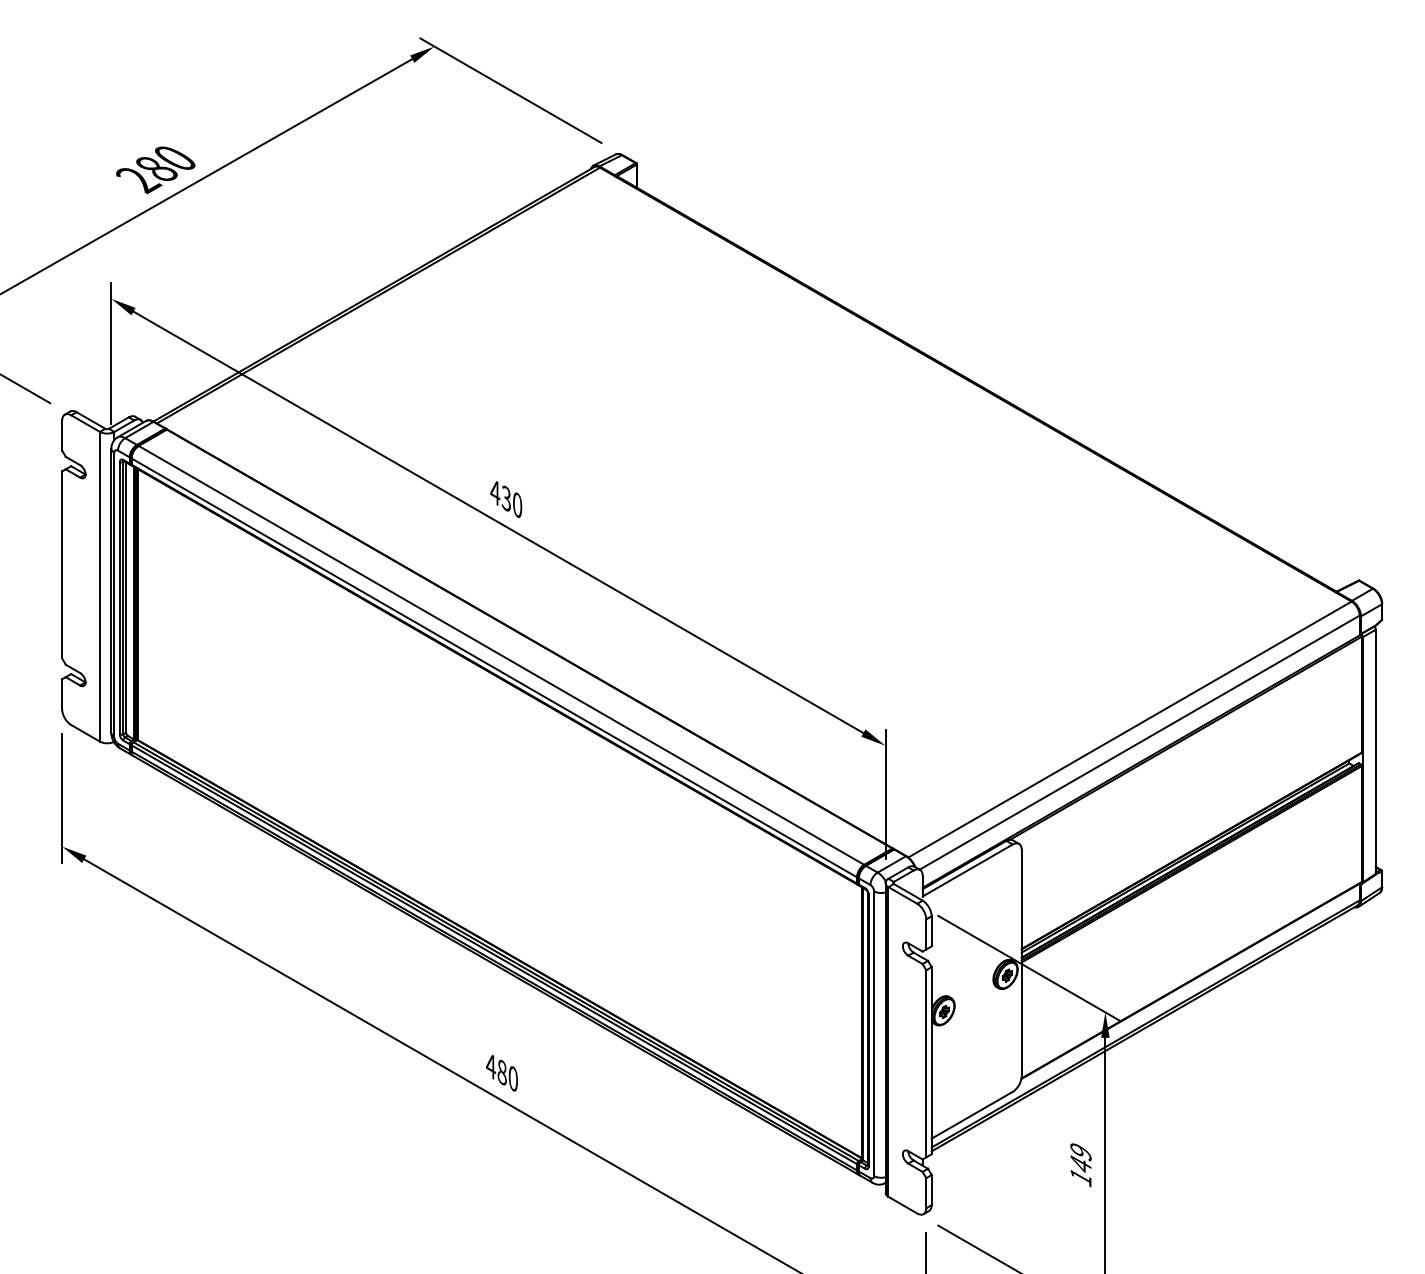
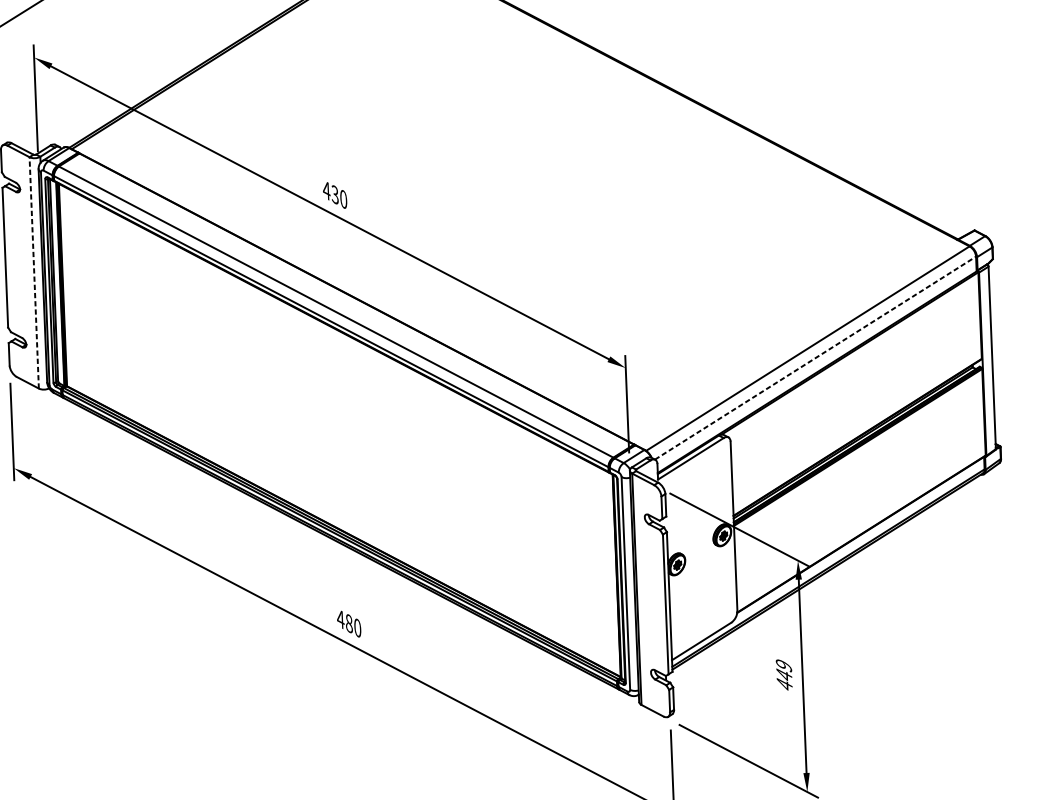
line: (100, 586) -> (34, 272), solid -> dashed
line: (1140, 742) -> (816, 357), solid -> dashed
text: (1080, 1177) -> (784, 684), 149 -> 449

